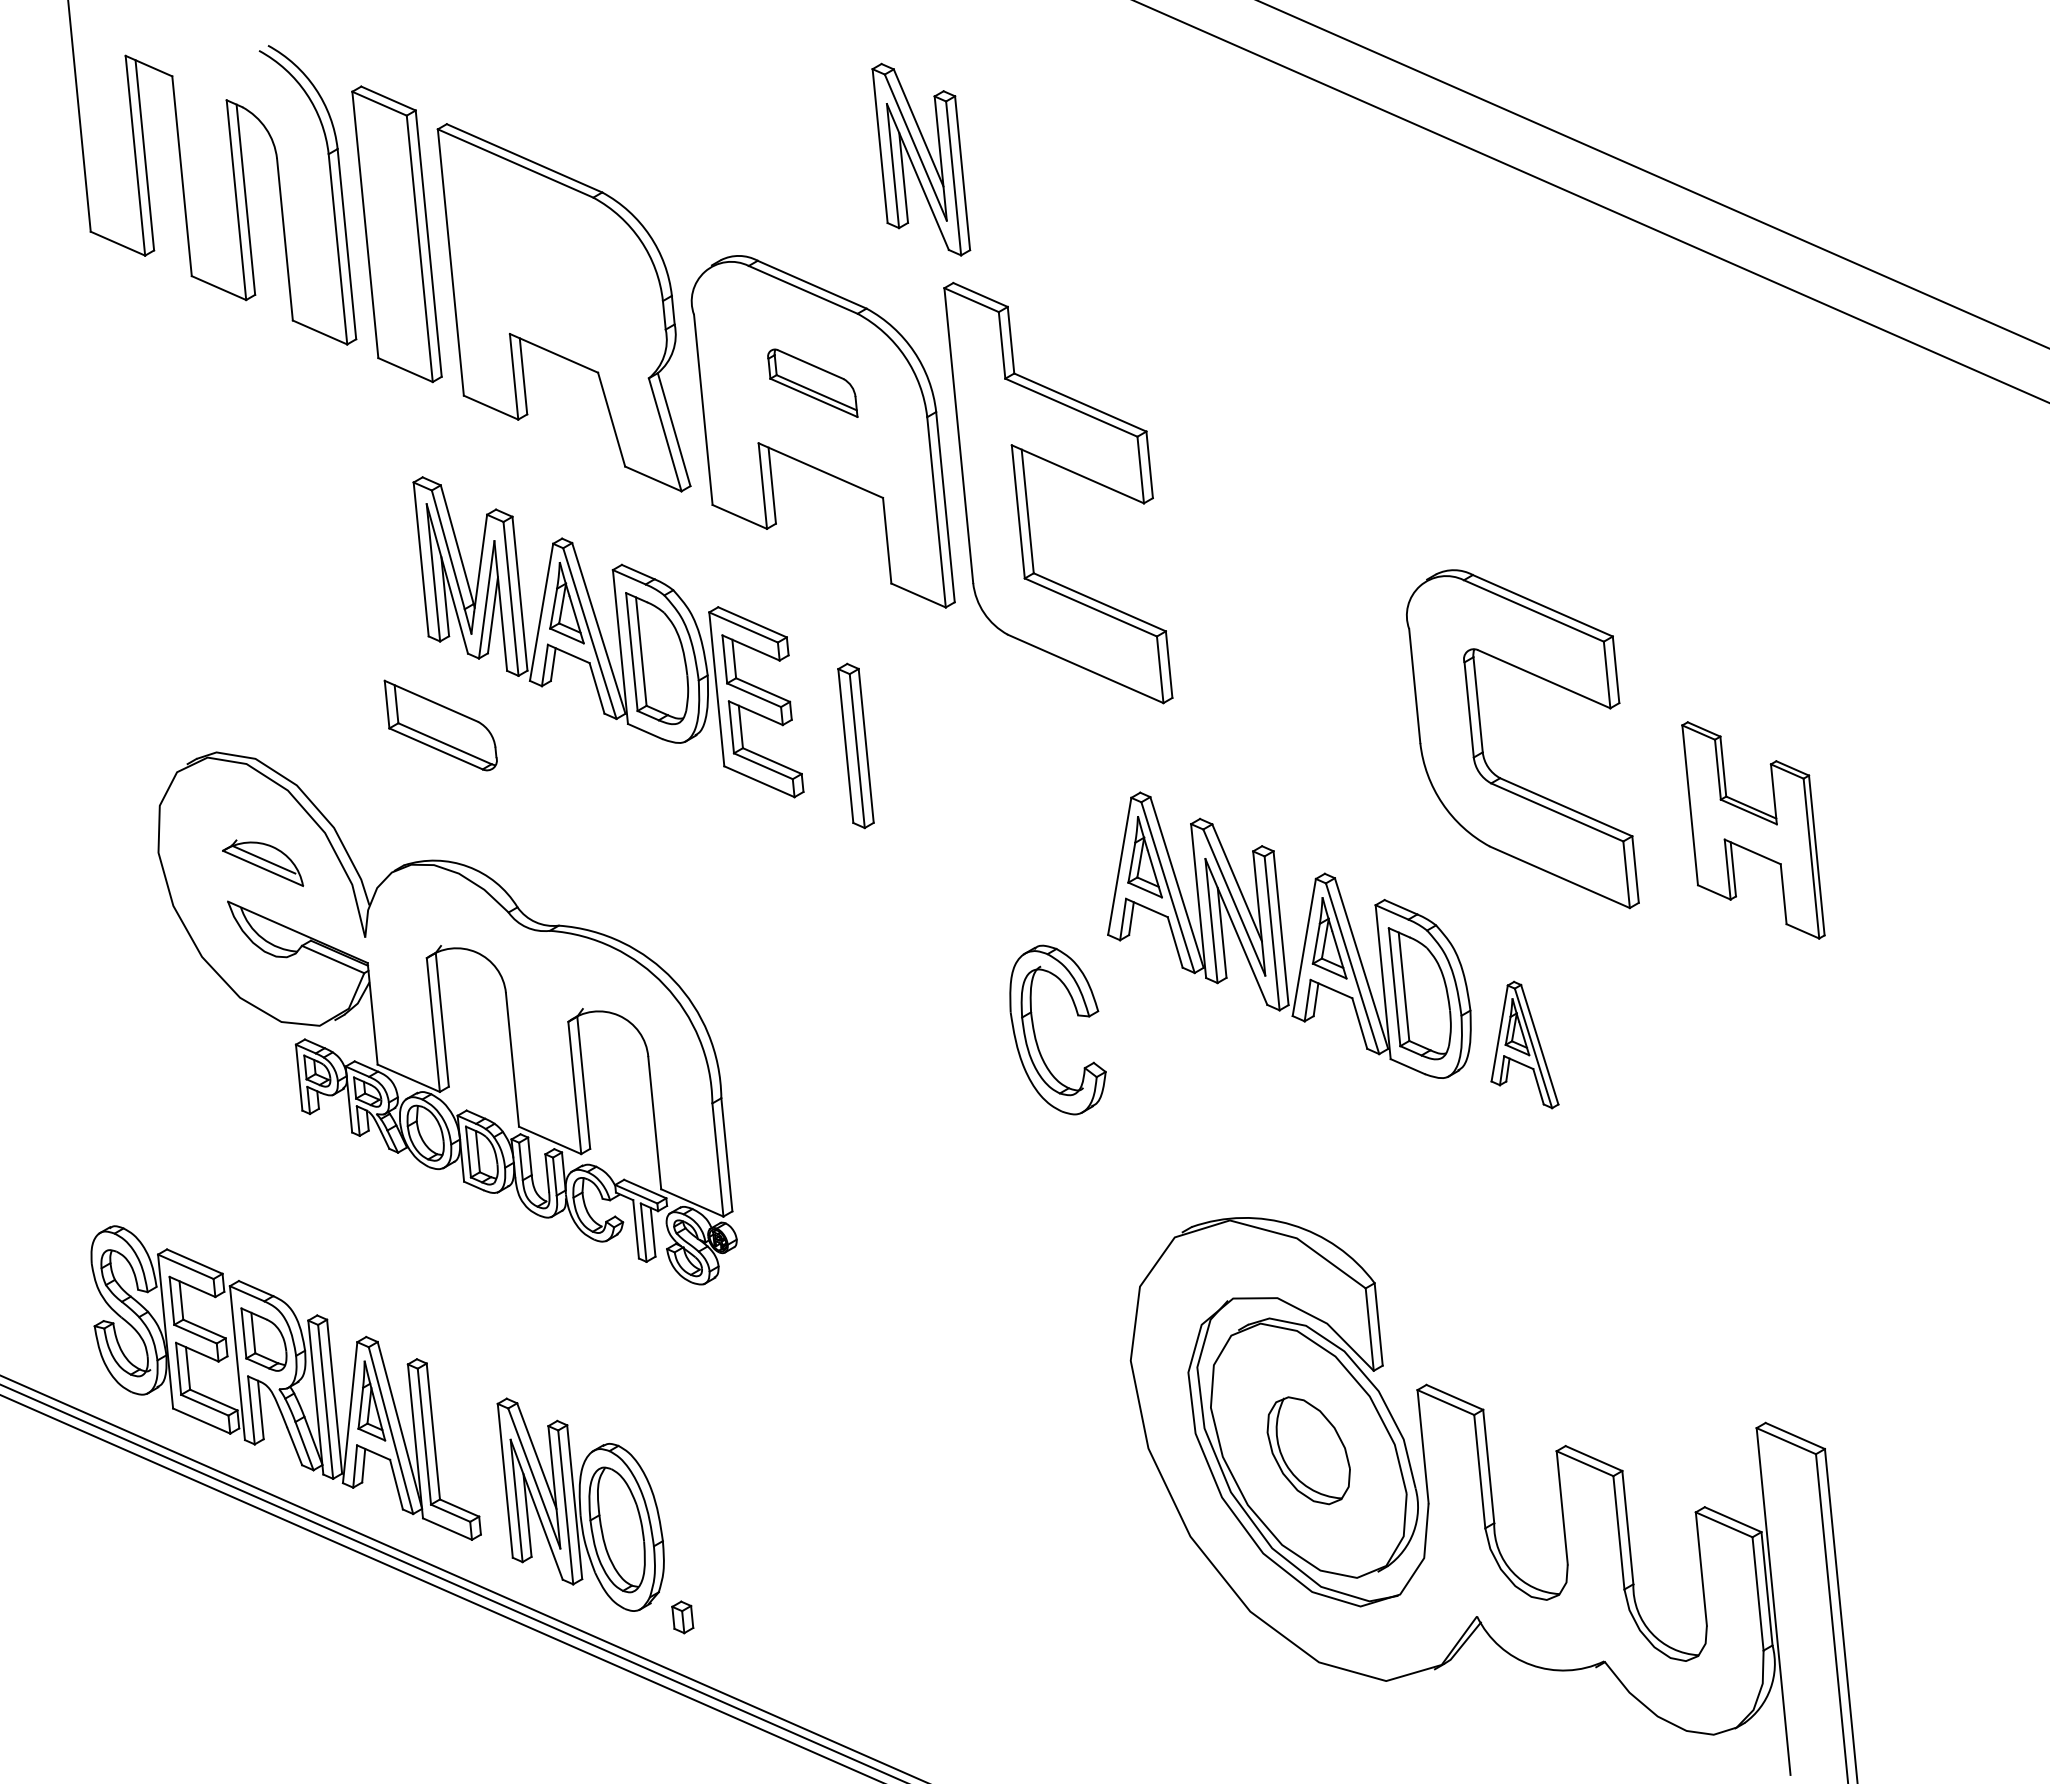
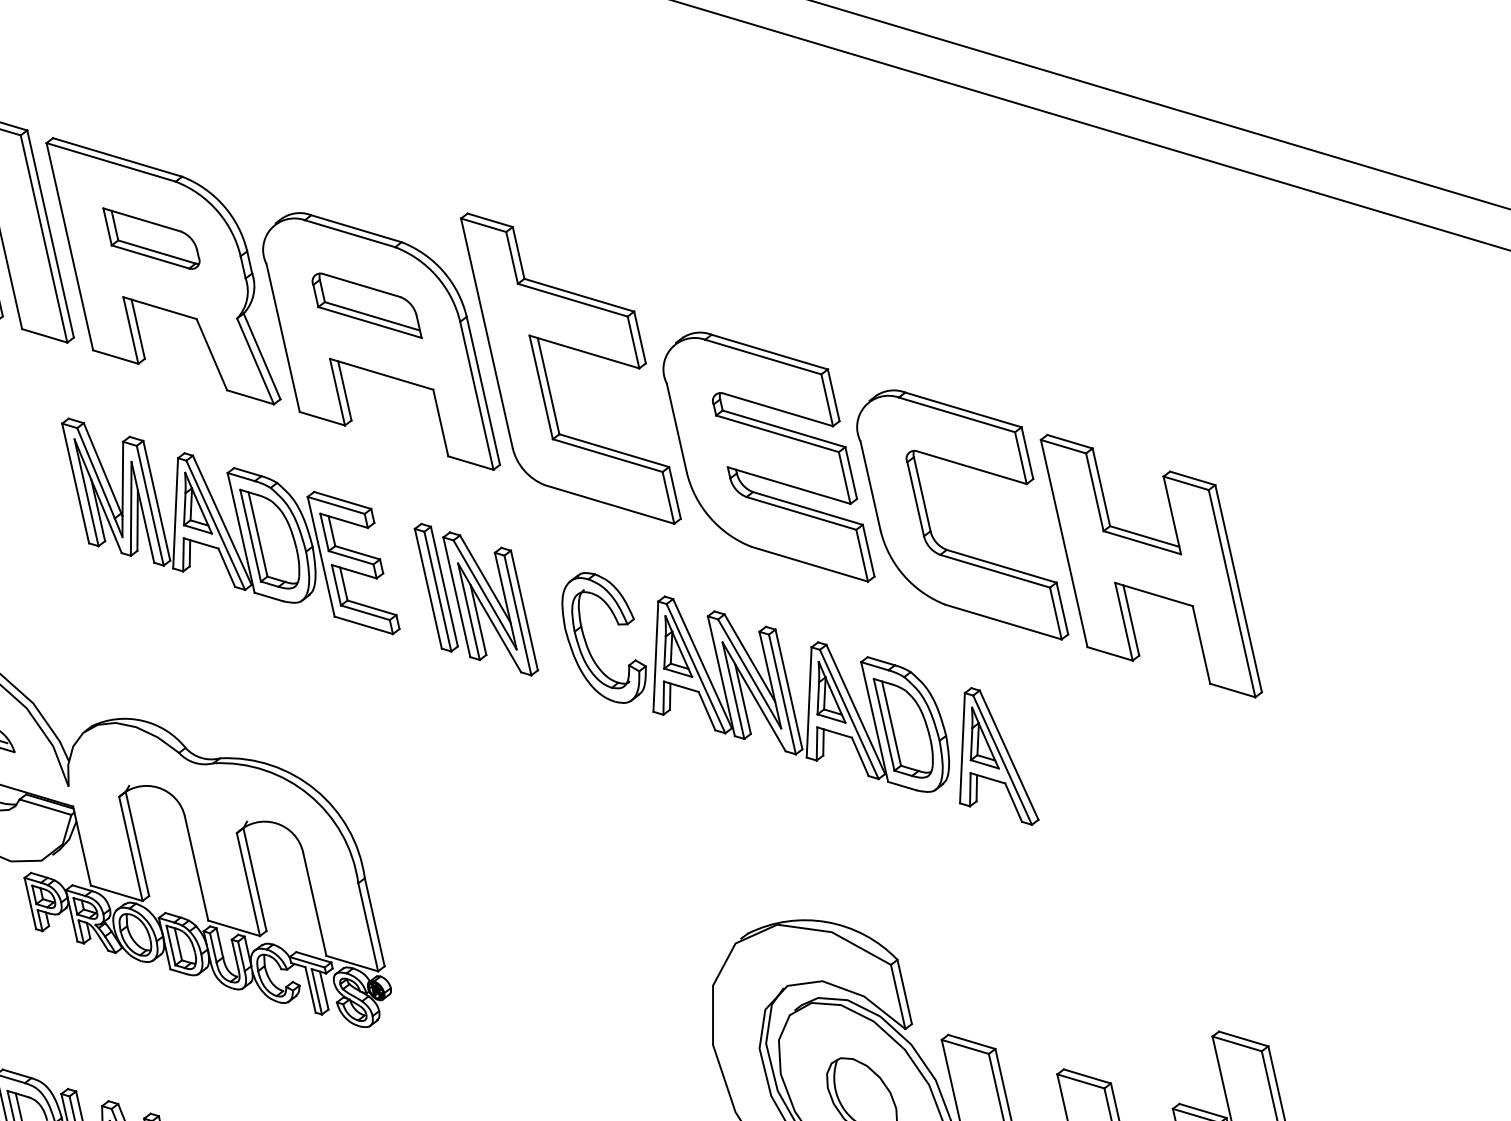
part: (921, 159) -> (490, 603), moved
part: (812, 383) -> (366, 306), size x1.43
part: (1289, 636) -> (766, 458), added
part: (440, 725) -> (151, 238), moved
part: (1753, 830) -> (1151, 566), size x1.67
part: (1035, 1032) -> (586, 642), moved
part: (1524, 1044) -> (992, 757), size x1.43

